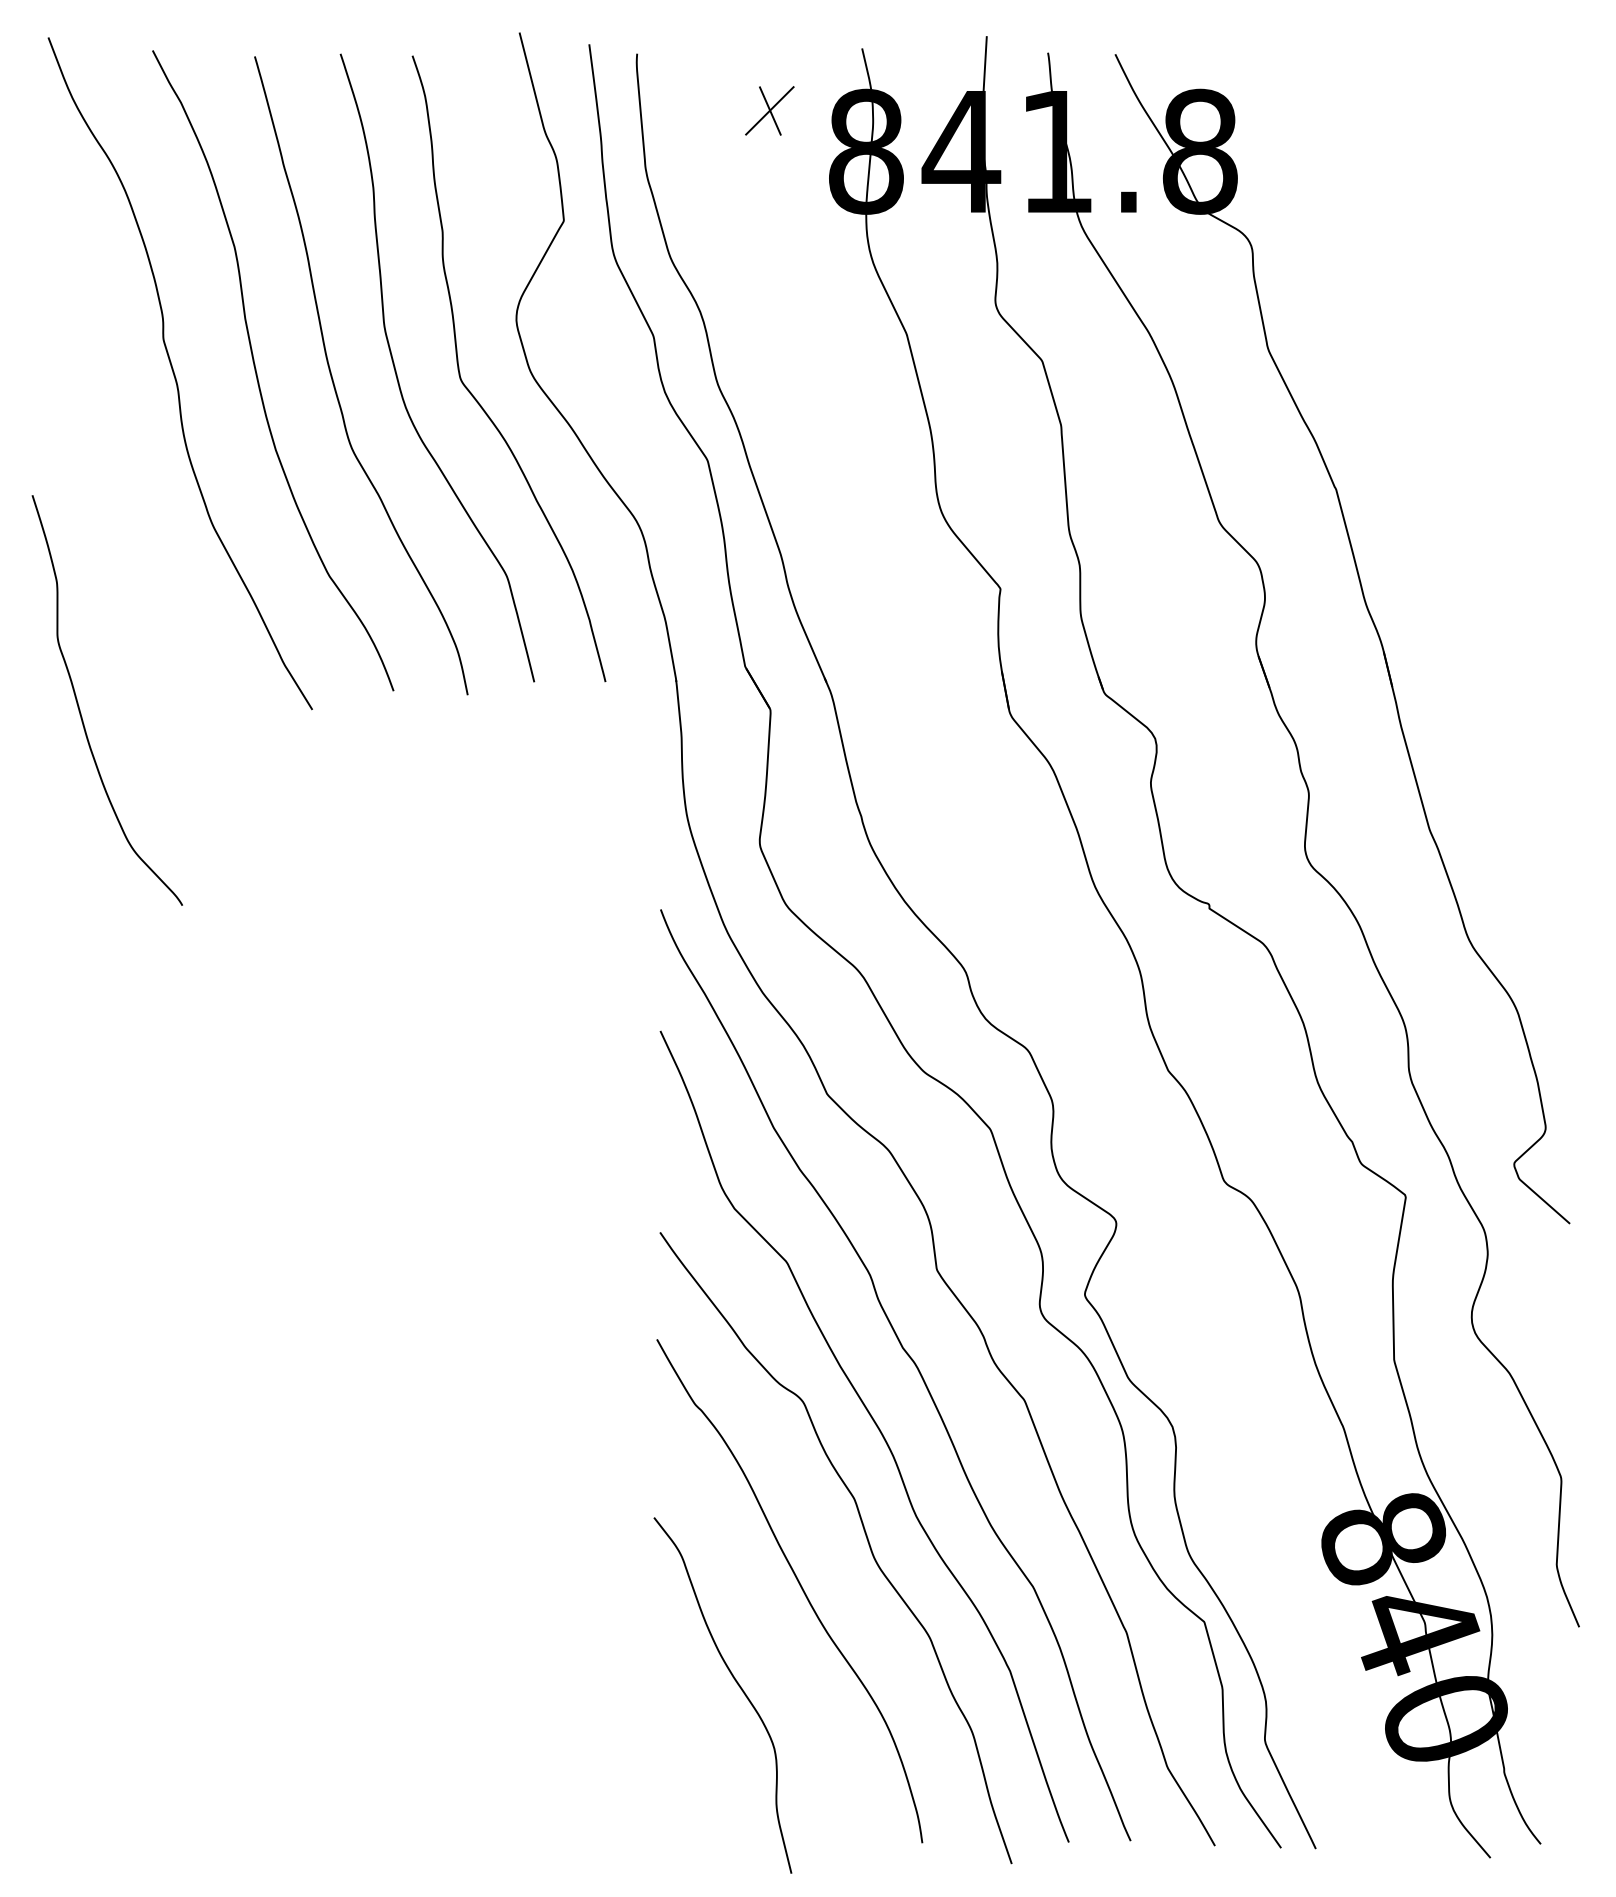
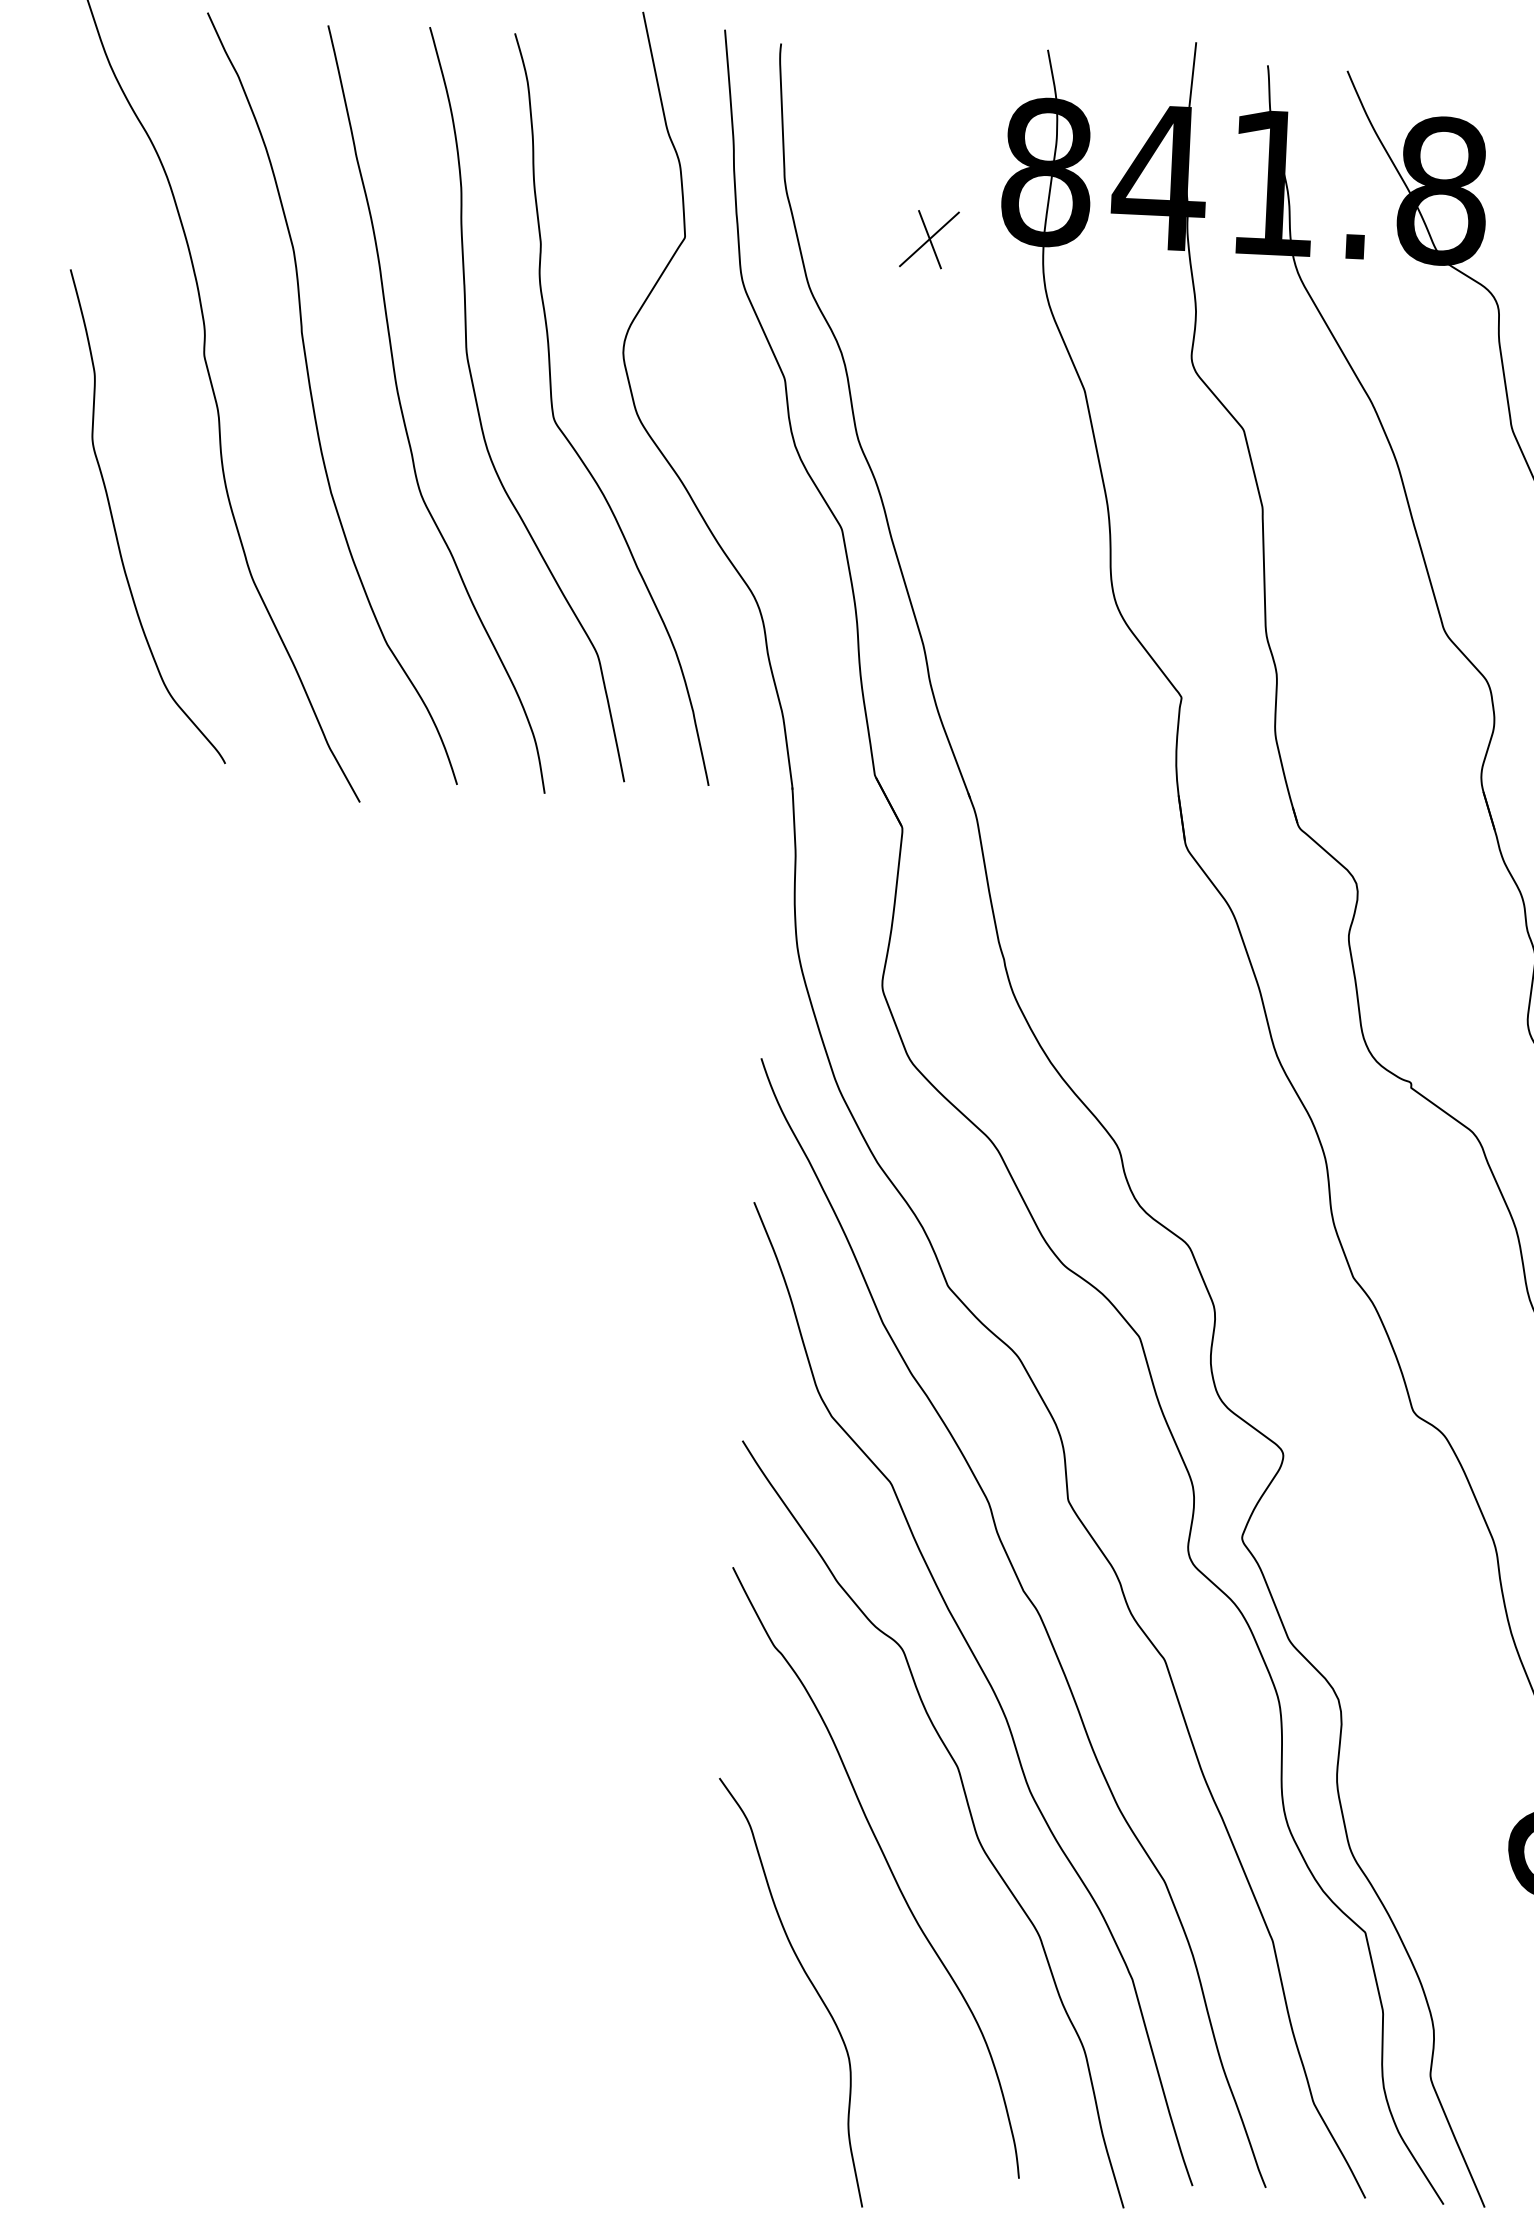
part: (769, 110) -> (929, 238), moved
curve: (80, 709) -> (115, 525), moved

